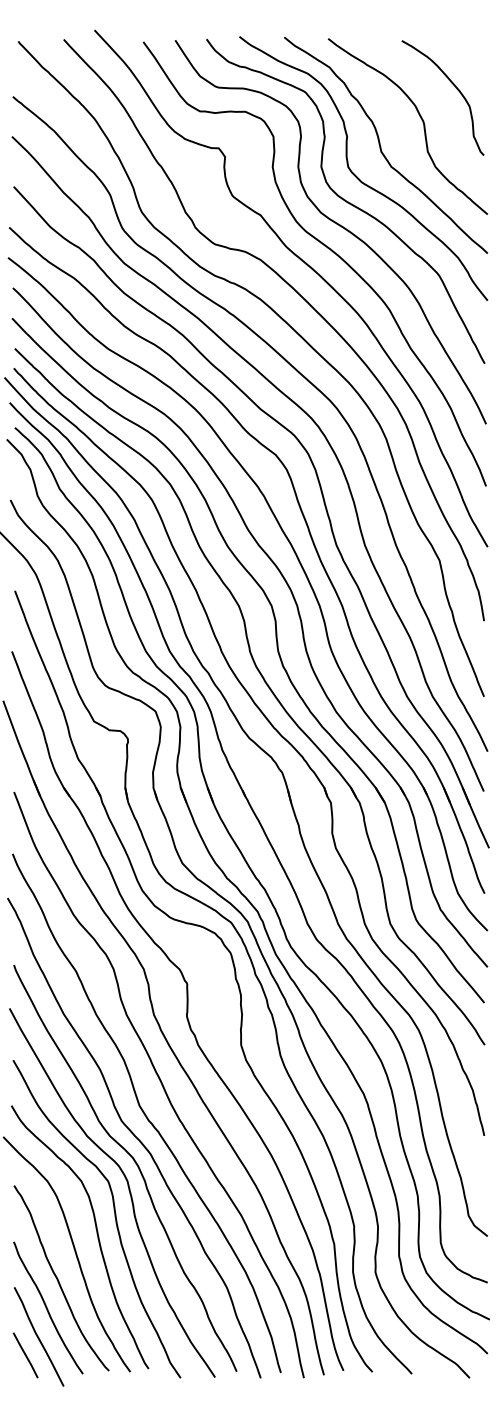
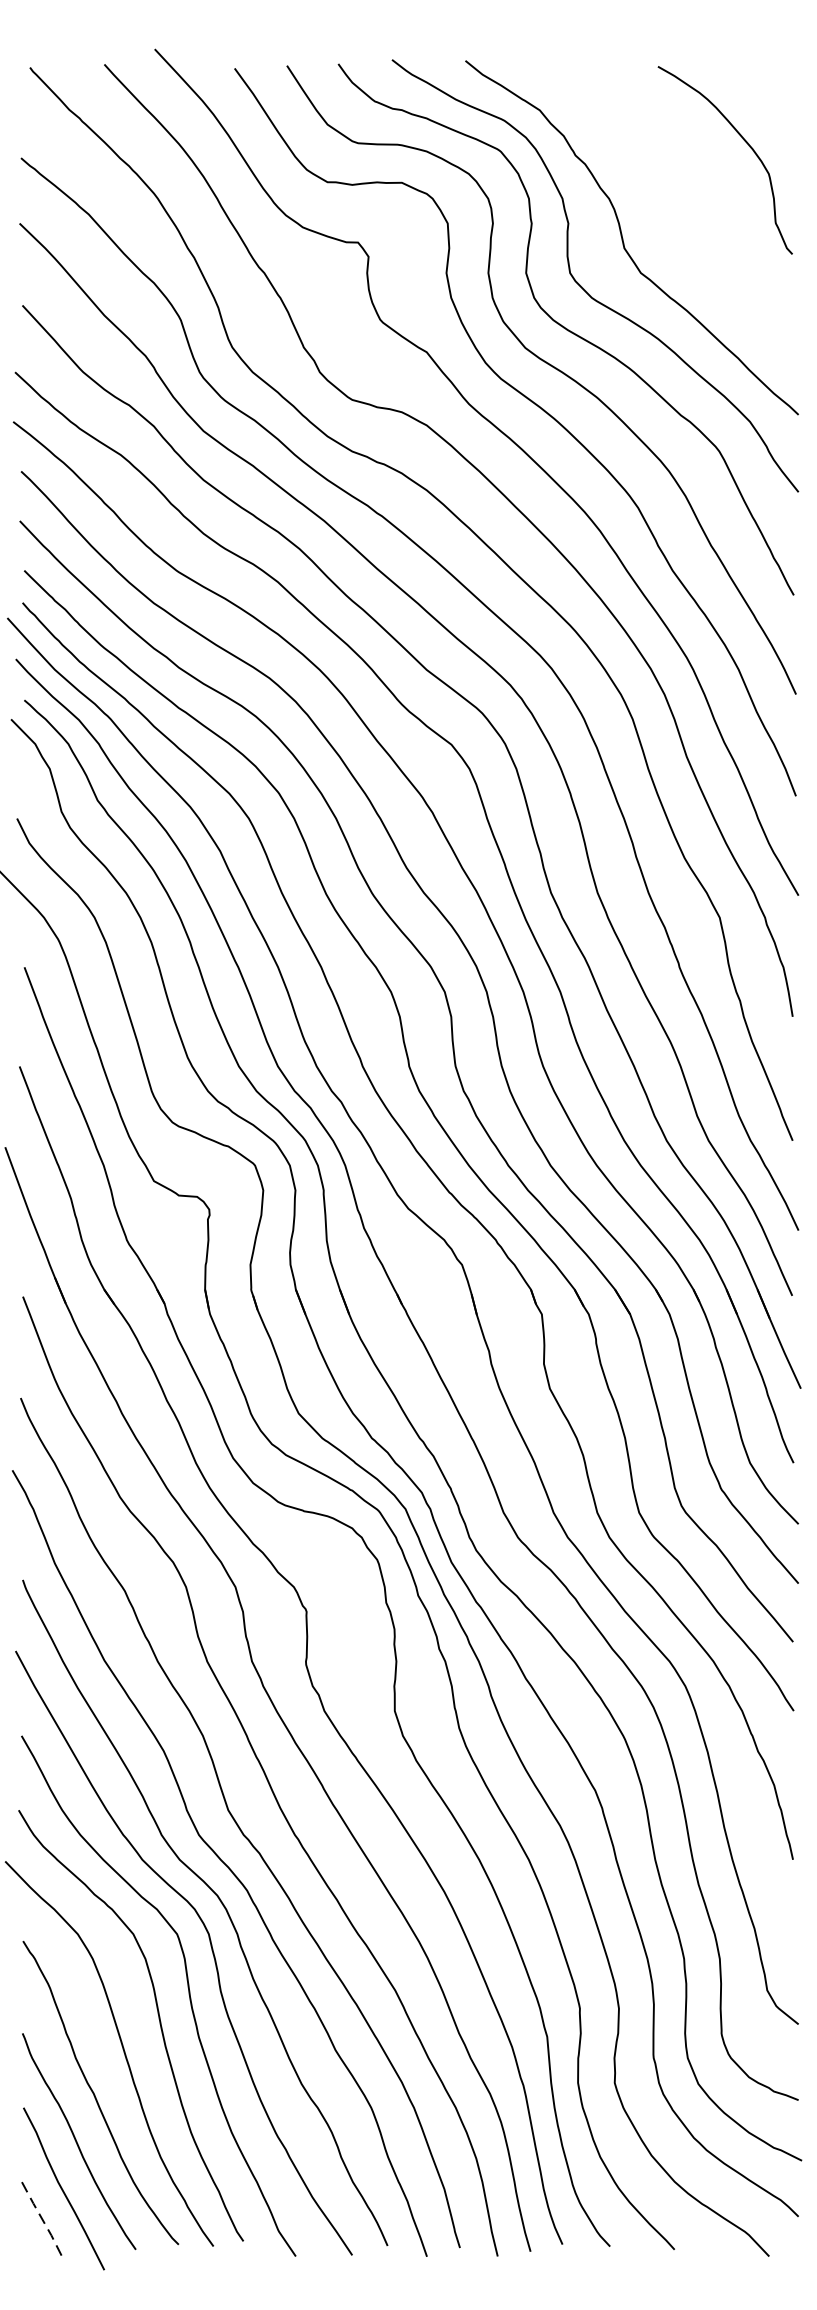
curve: (421, 120) -> (690, 197), removed
line: (26, 1355) -> (43, 2219), solid -> dashed

